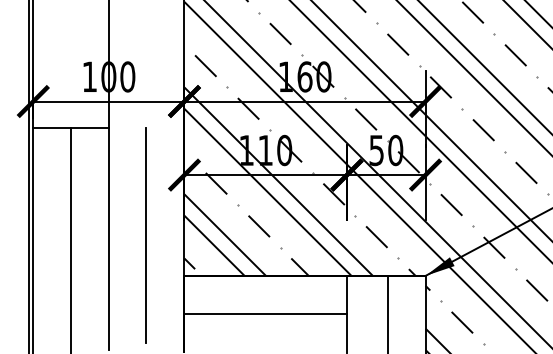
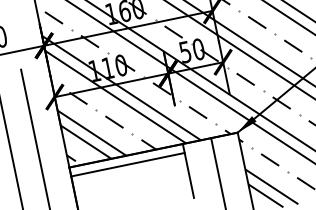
line: (265, 313) -> (127, 164), moved

